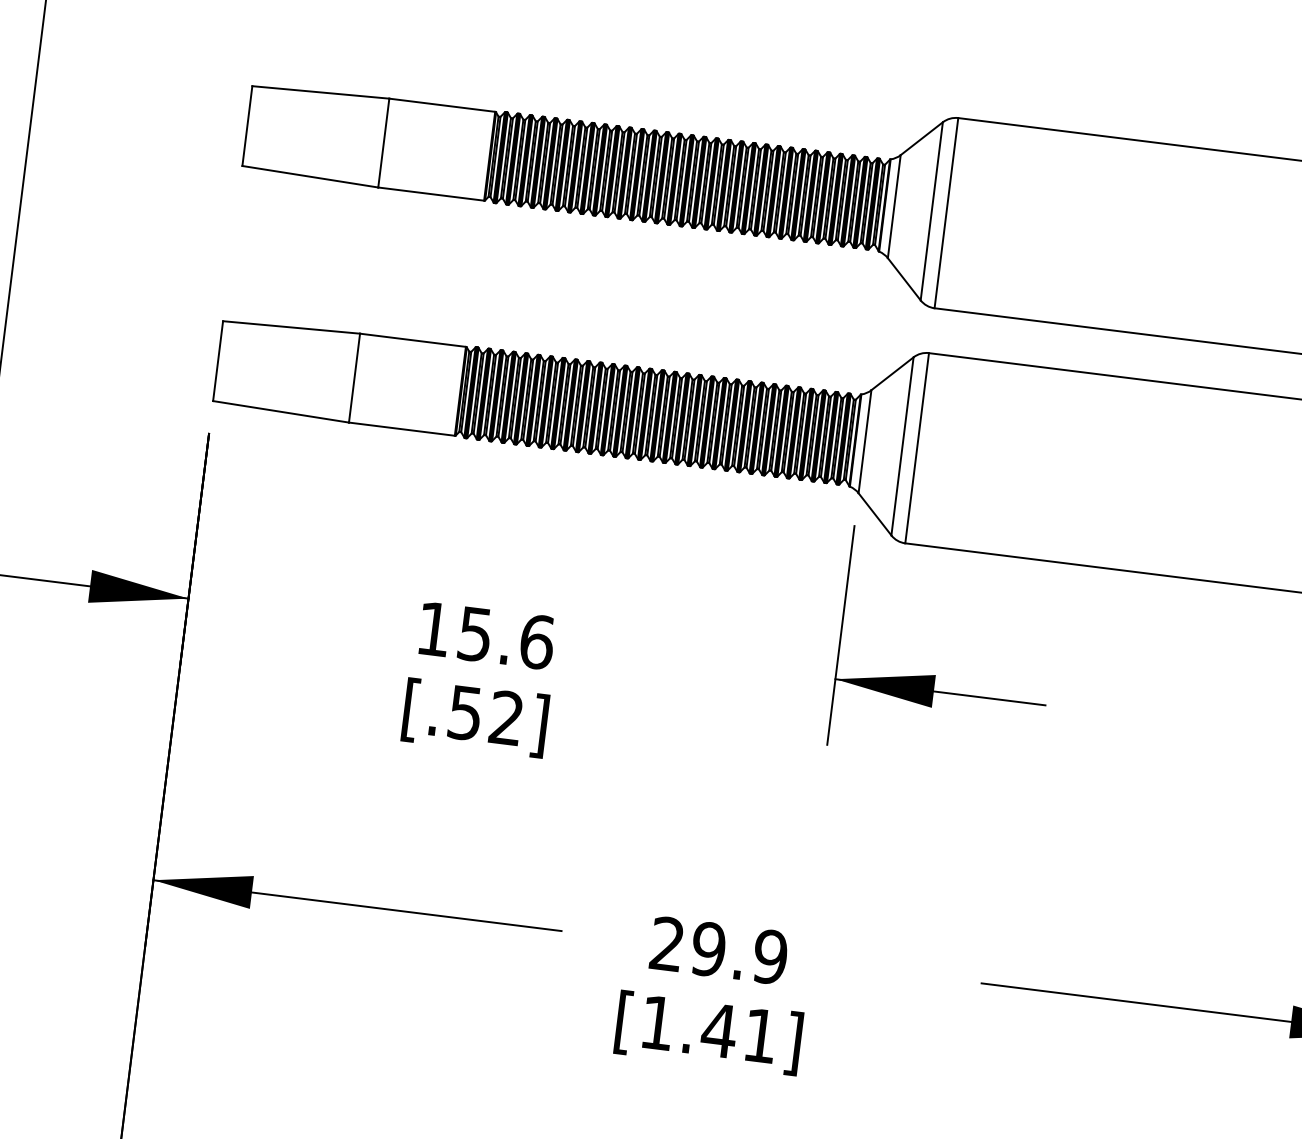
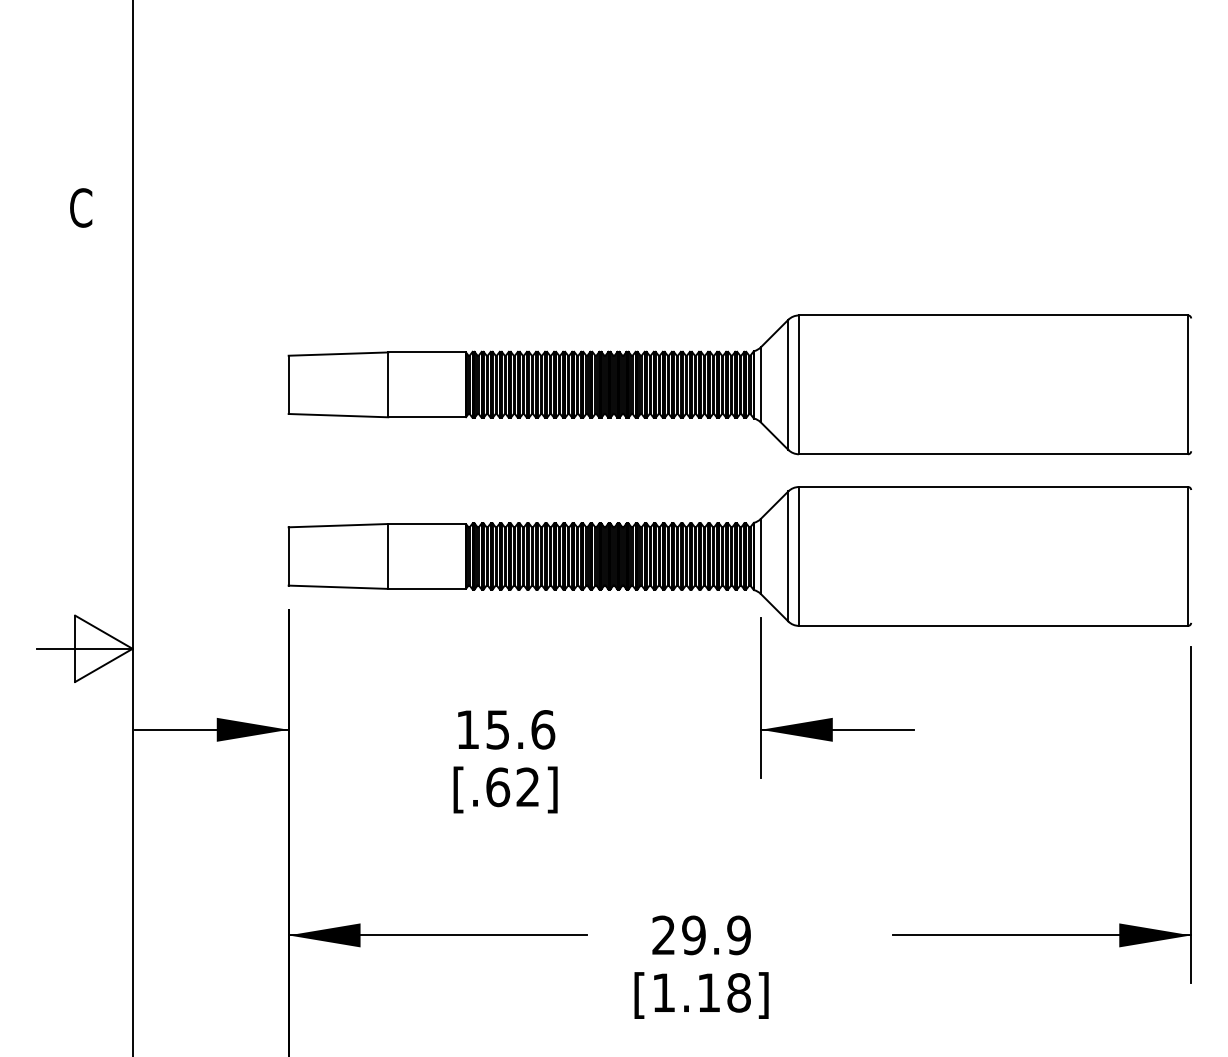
text: (466, 713) -> (498, 787), [.52] -> [.62]
text: (739, 1032) -> (723, 992), [1.41] -> [1.18]

